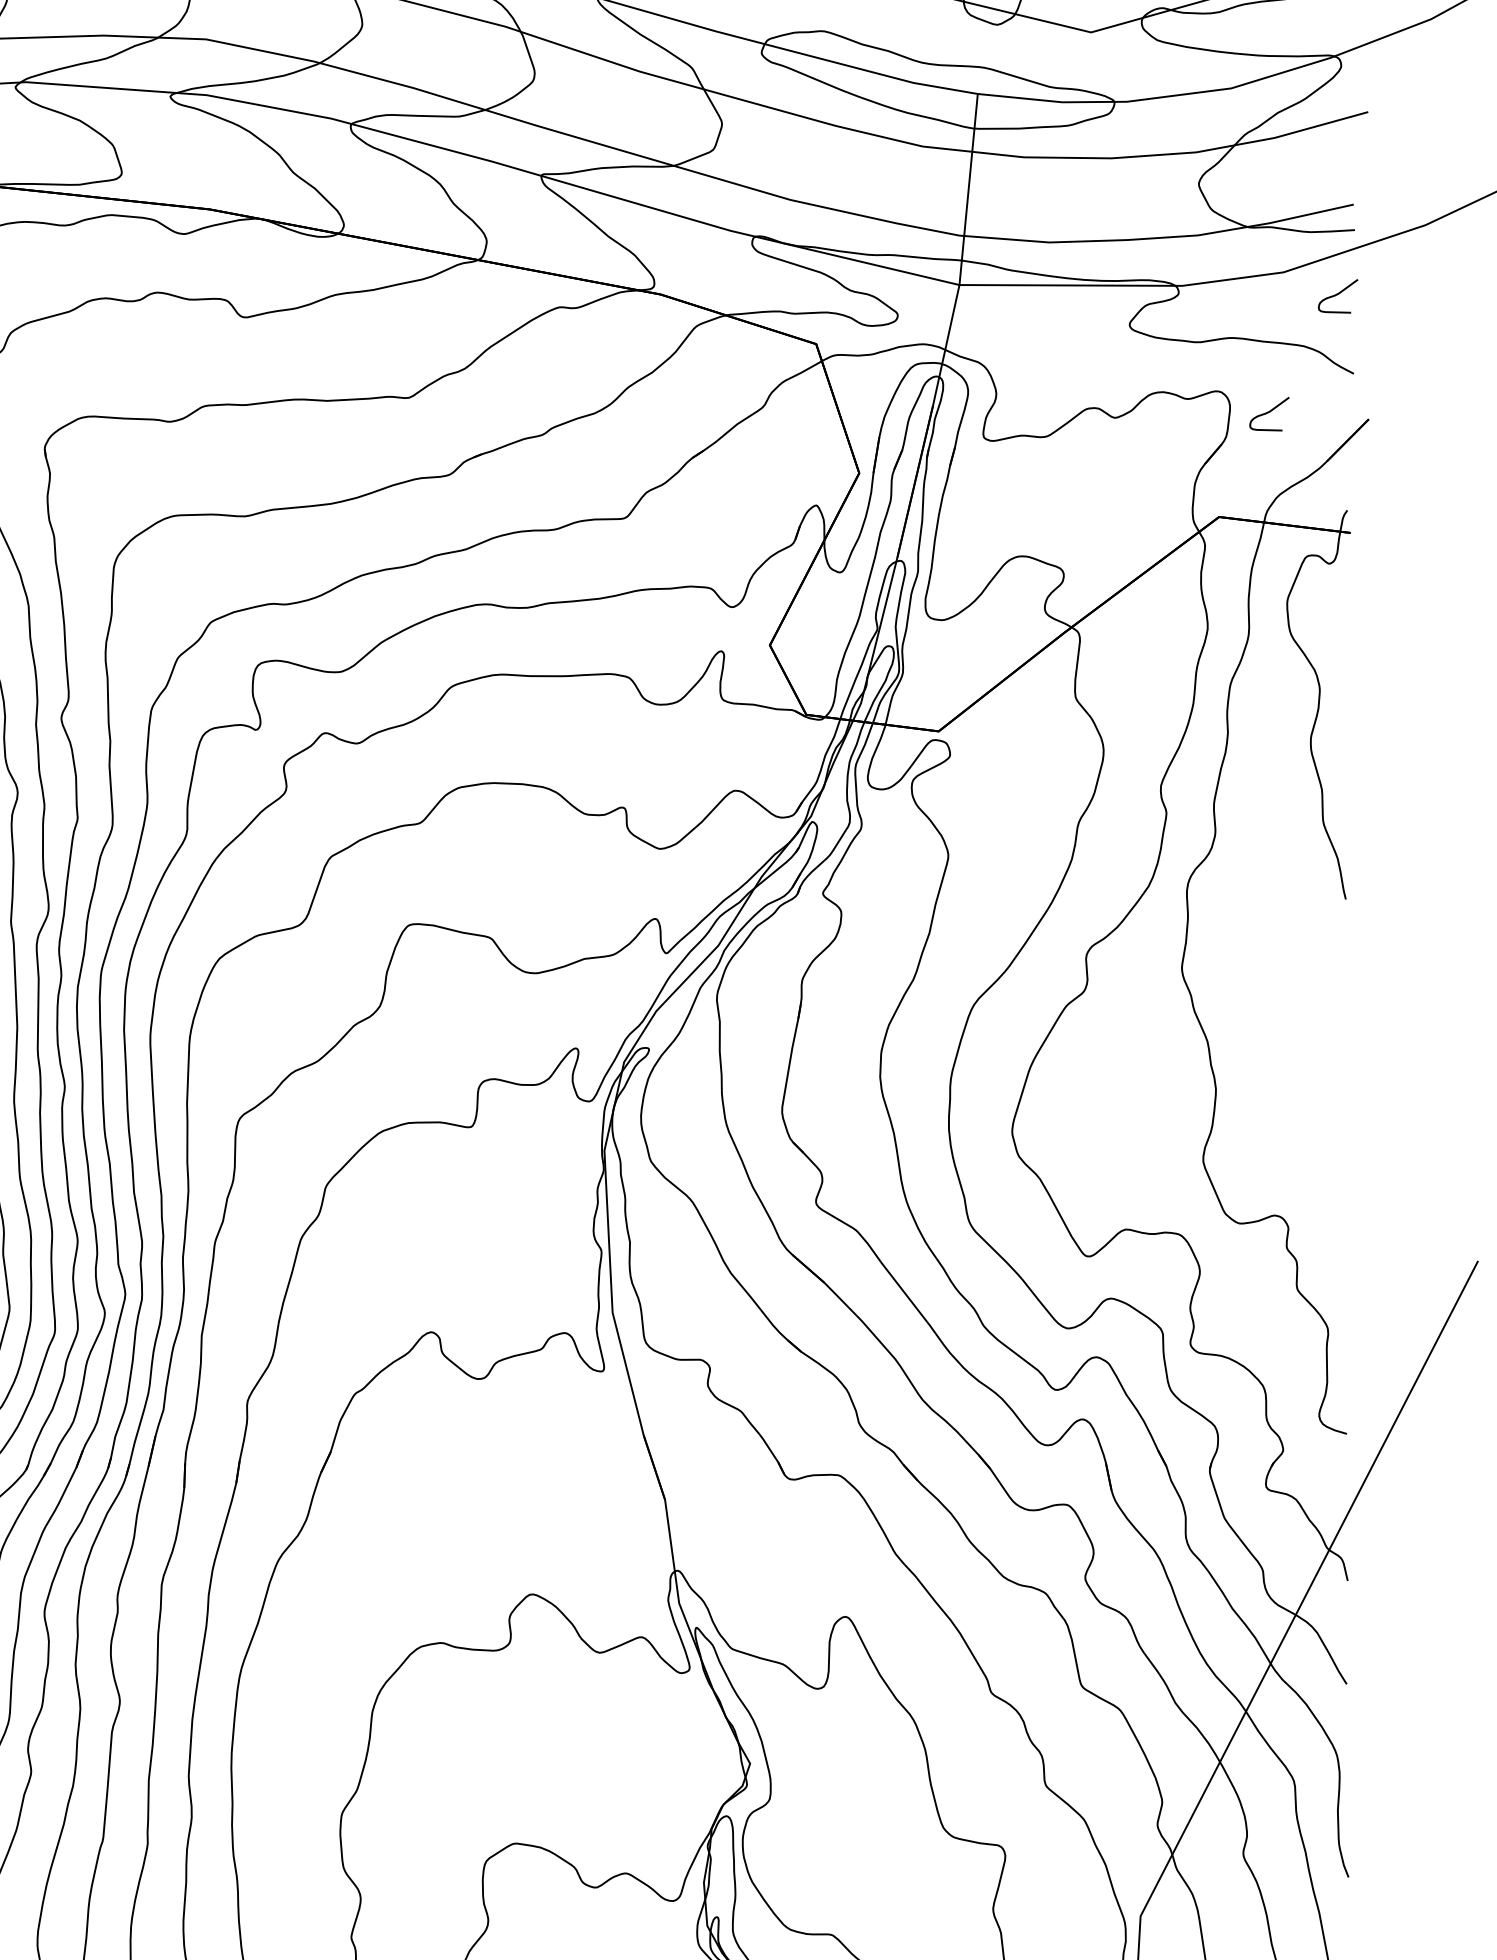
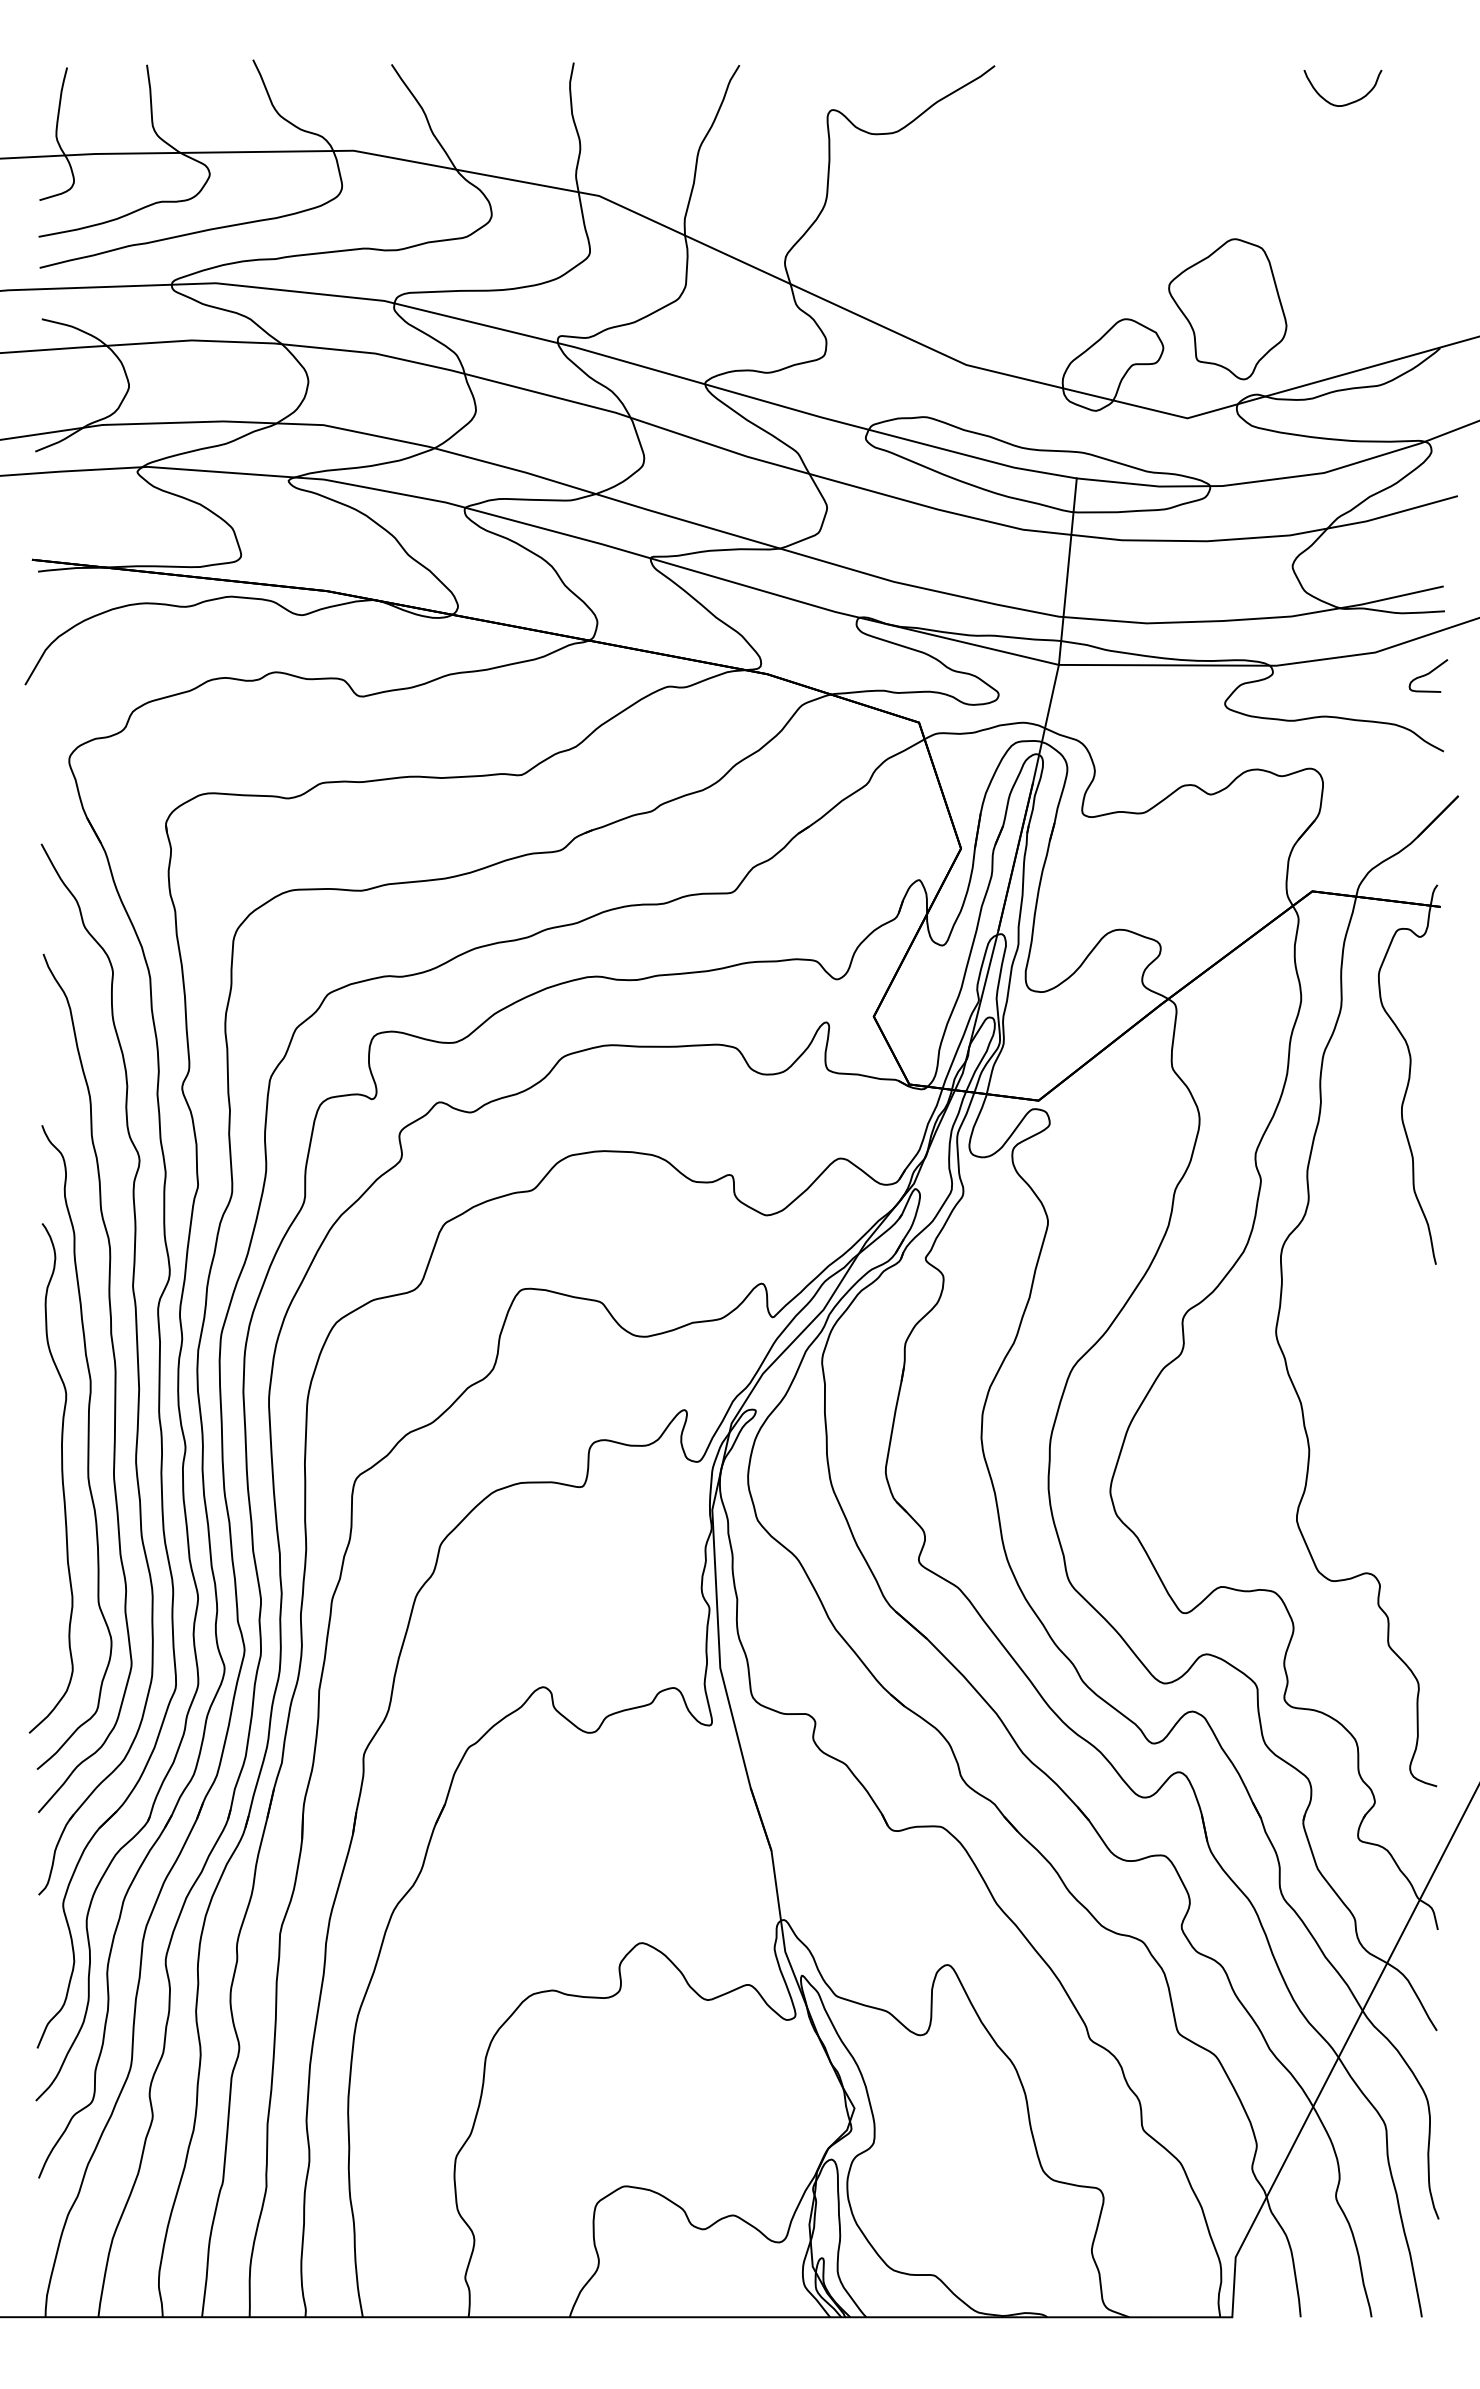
curve: (1269, 412) -> (1361, 789), removed

